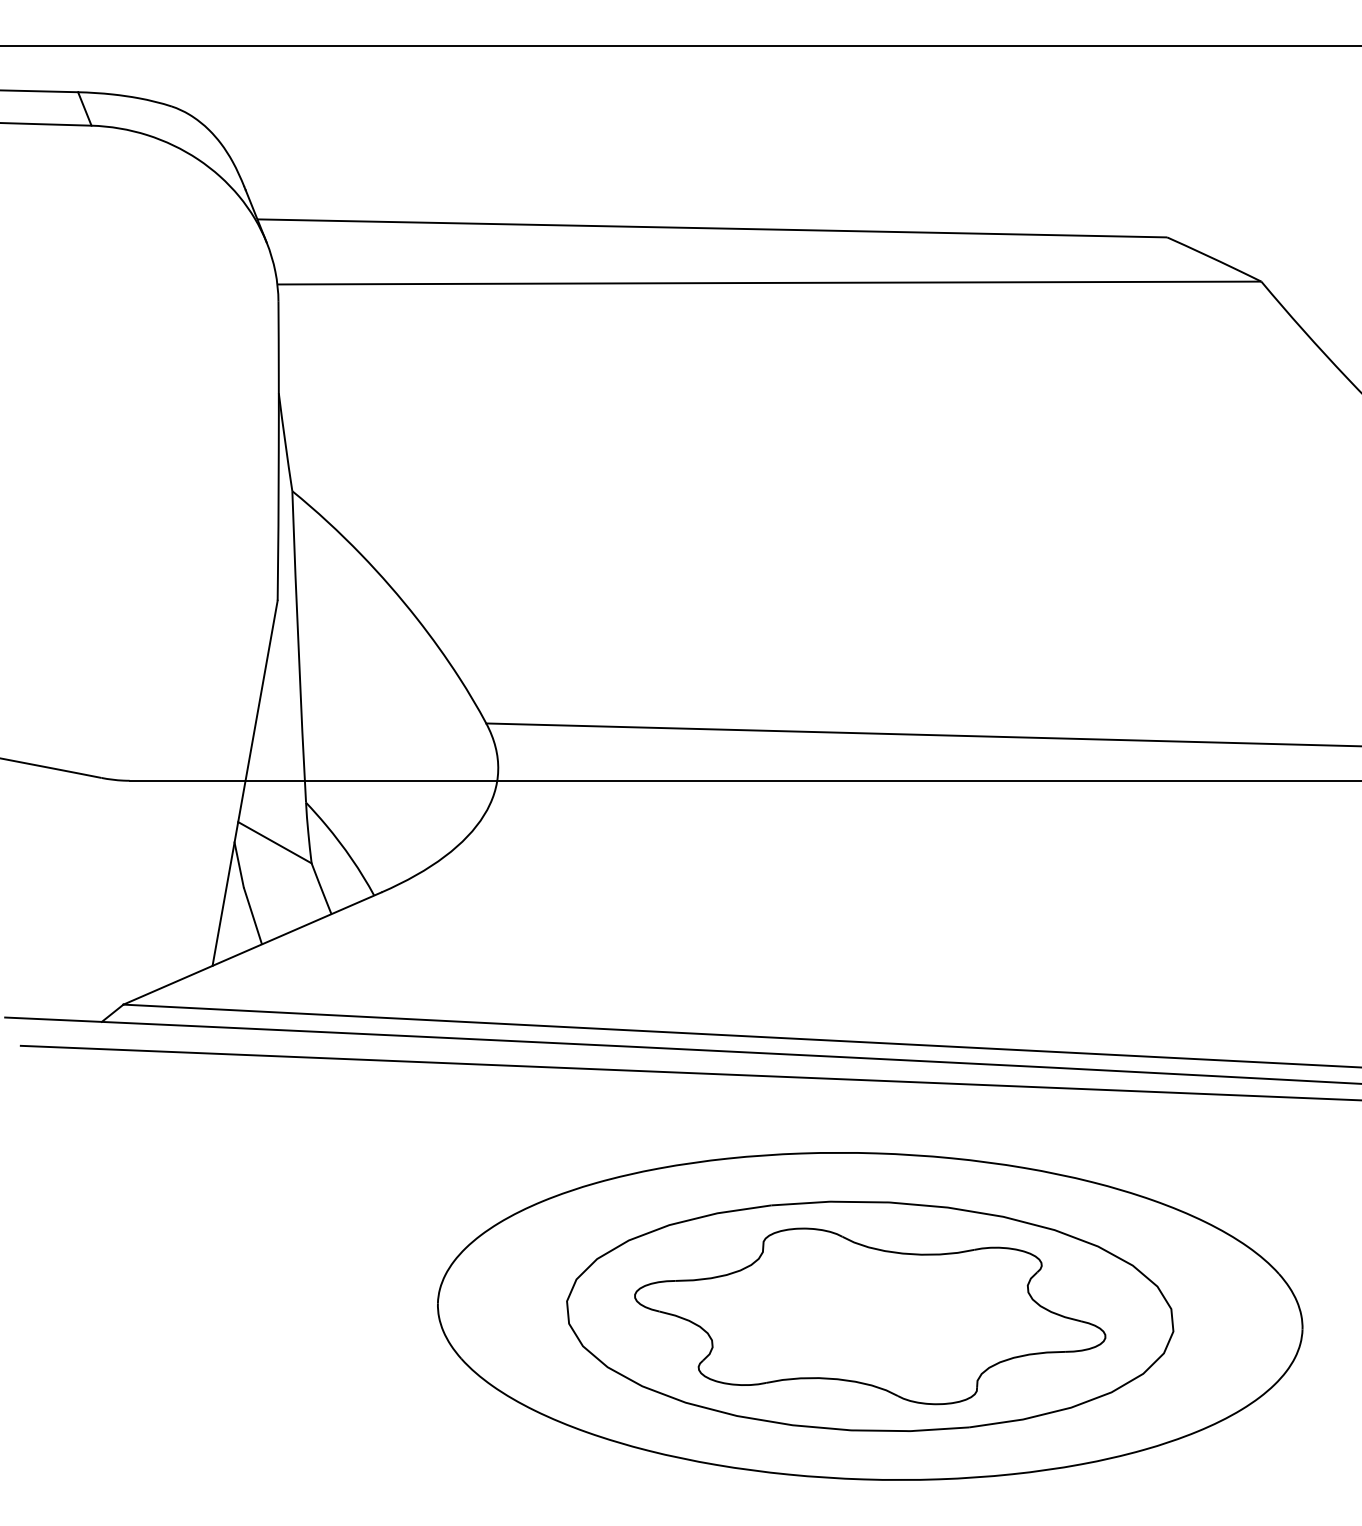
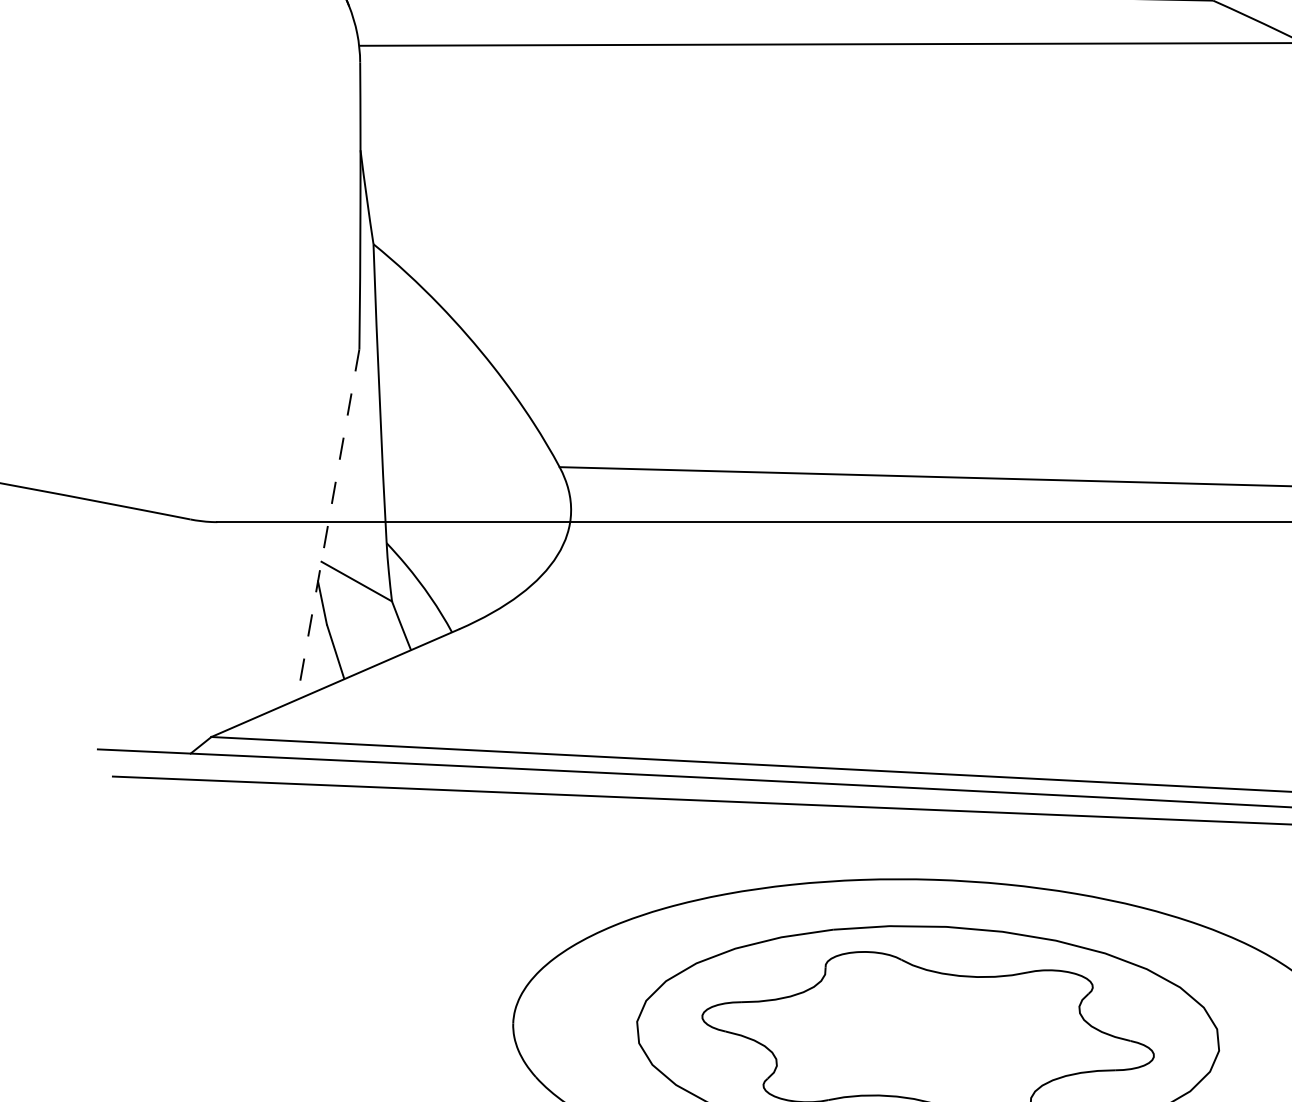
line: (245, 783) -> (328, 524), solid -> dashed

